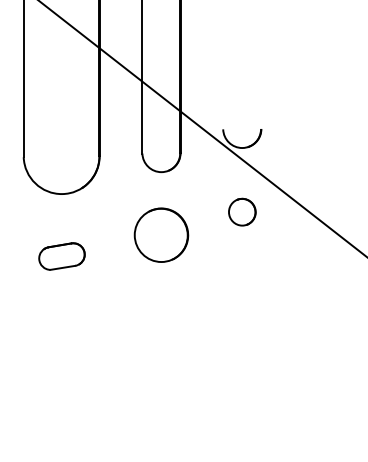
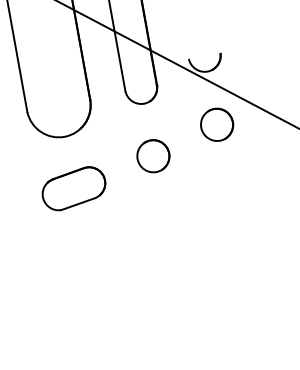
part: (242, 212) -> (217, 125), size x1.43
part: (161, 235) -> (153, 156), size x0.71
part: (61, 256) -> (73, 188), size x1.67

